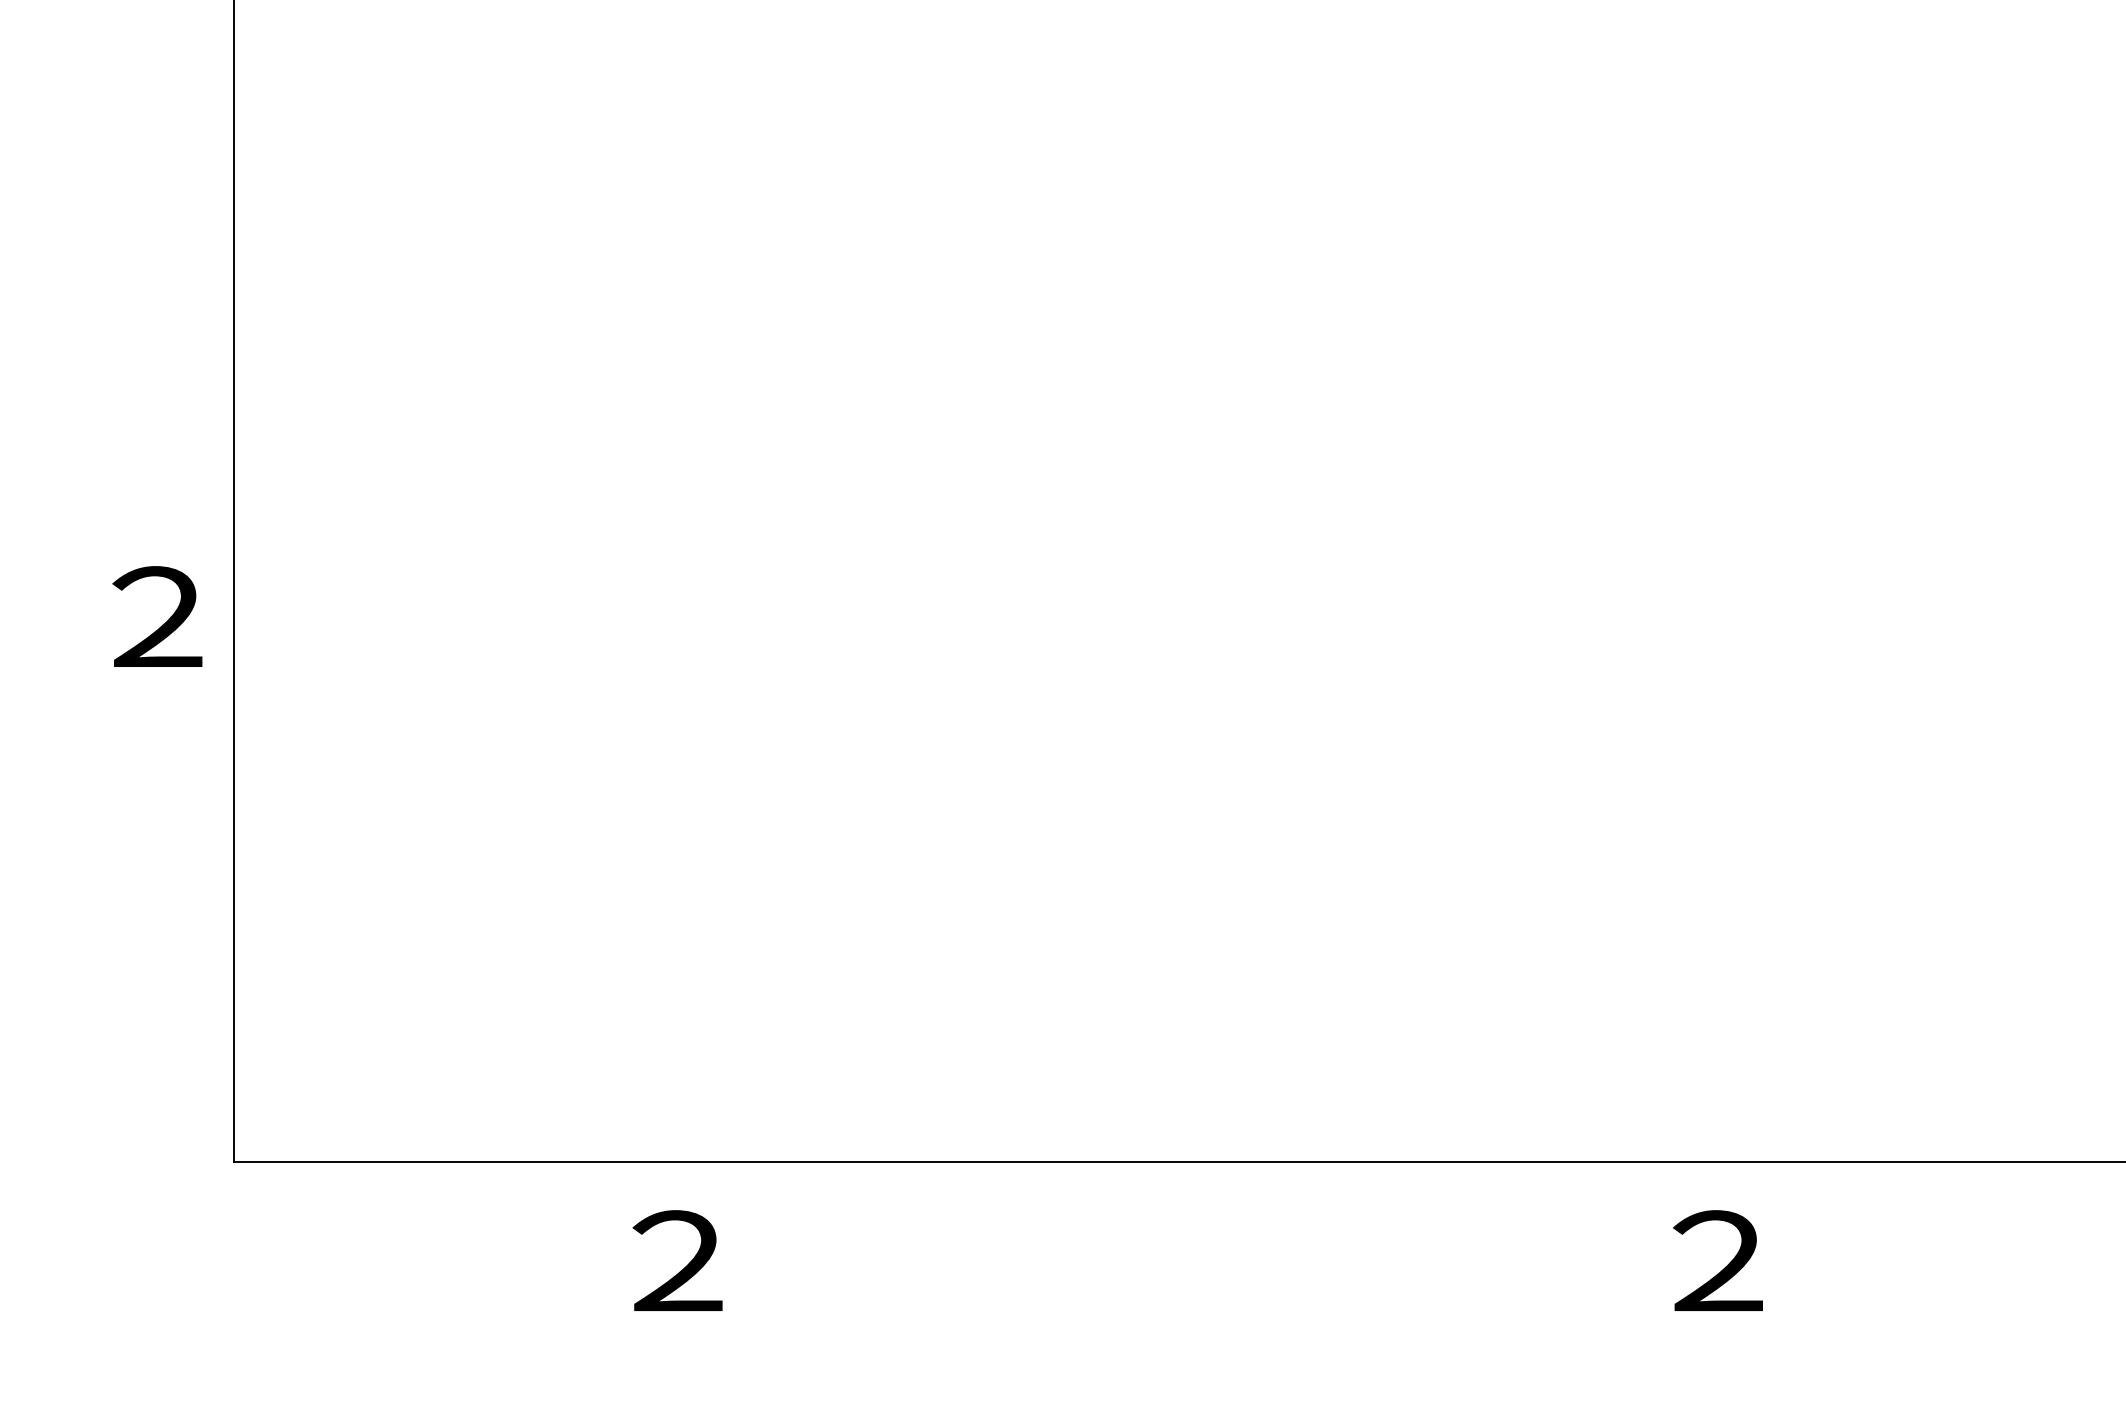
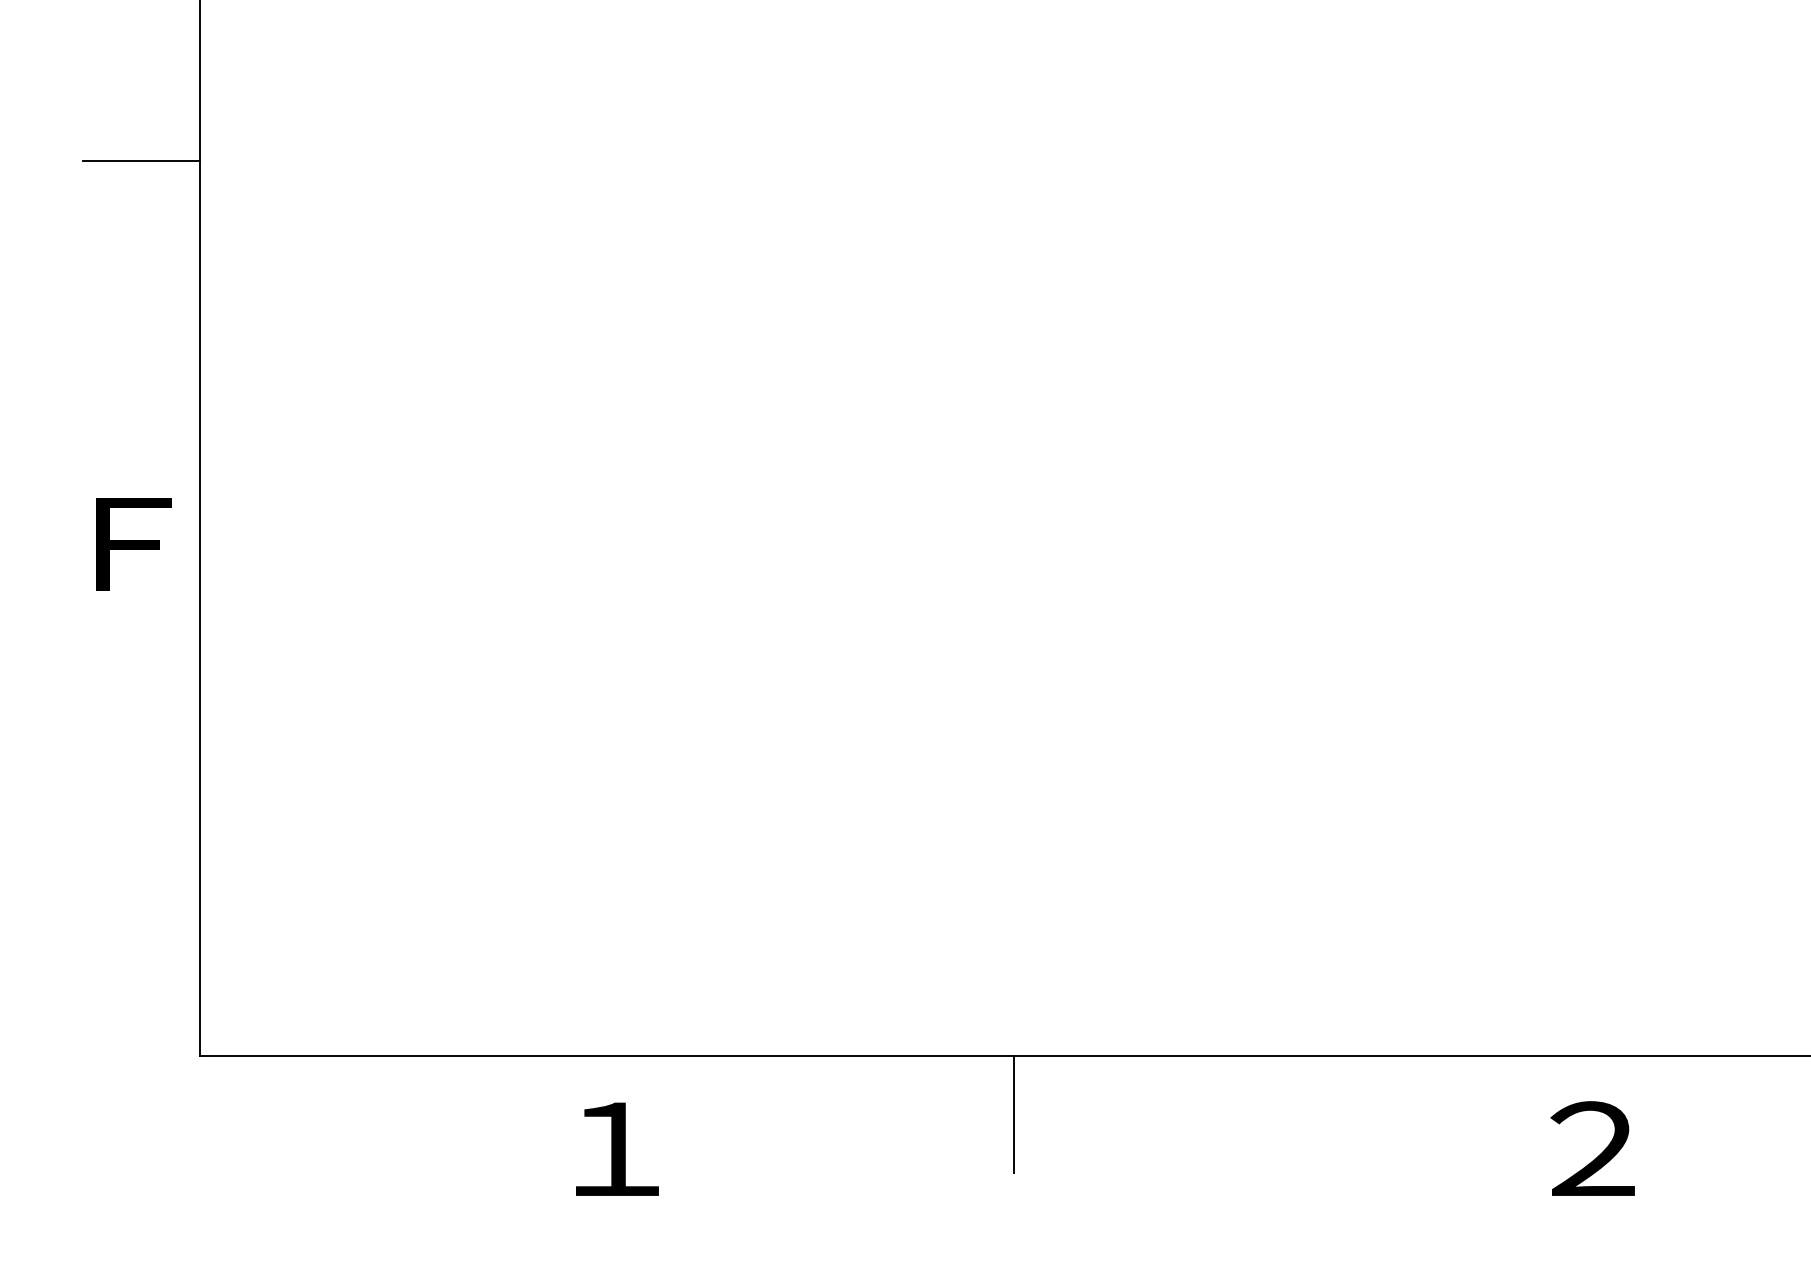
line: (171, 208) -> (140, 160), added
text: (158, 616) -> (128, 543), ２ -> Ｆ
line: (1100, 1224) -> (1013, 1114), added
text: (677, 1260) -> (615, 1148), ２ -> １

